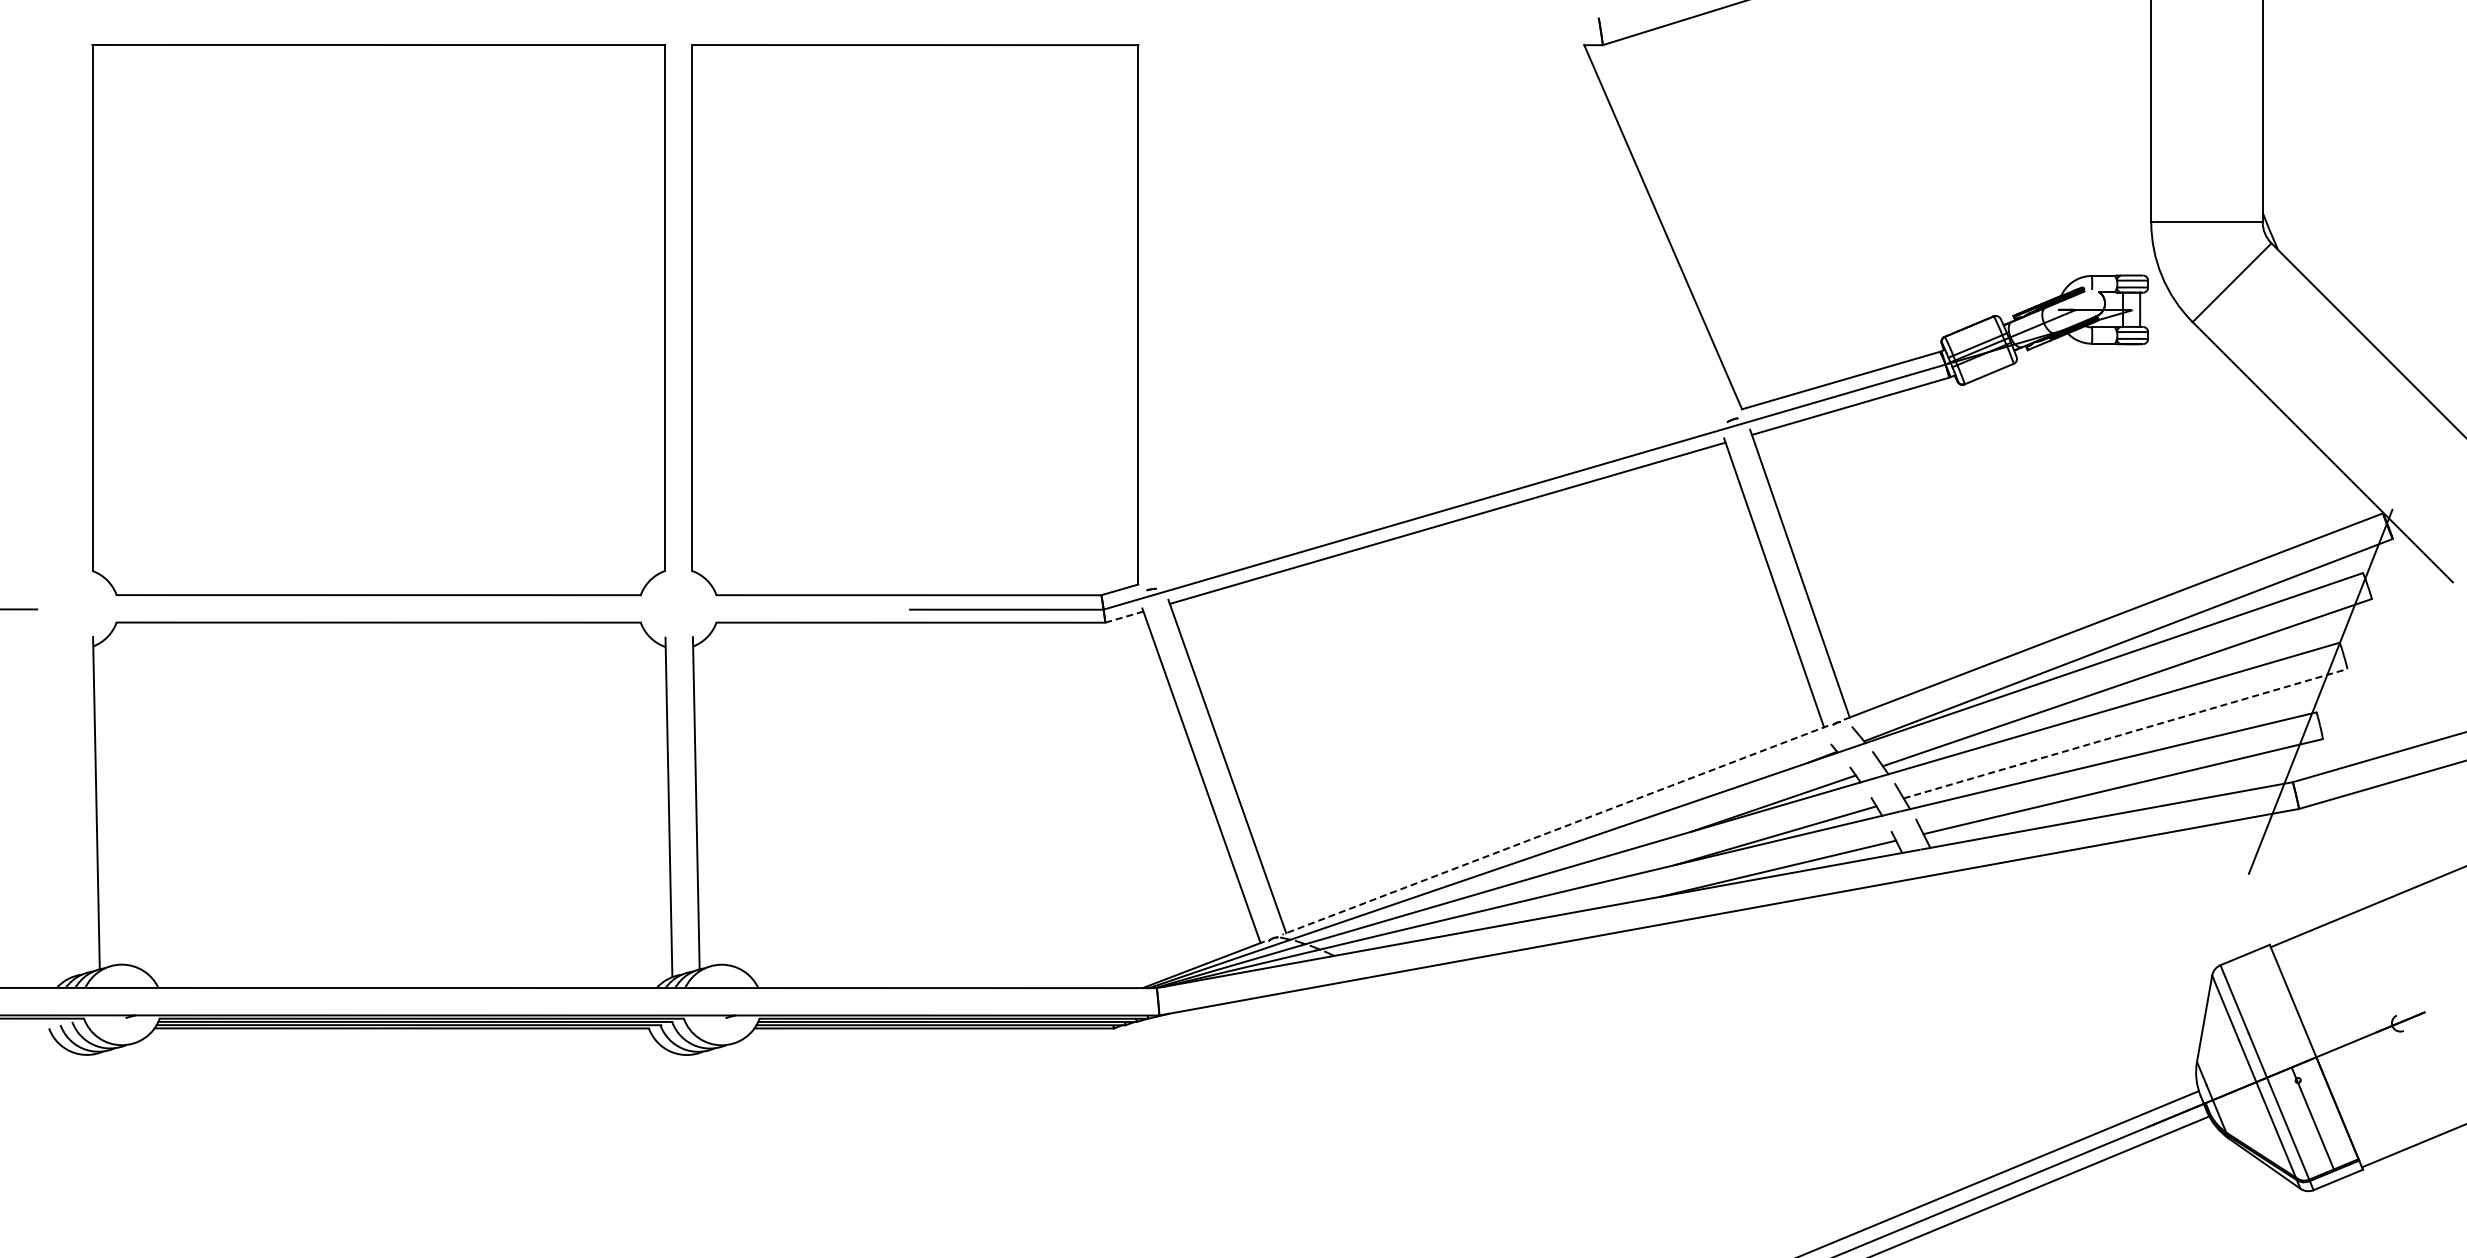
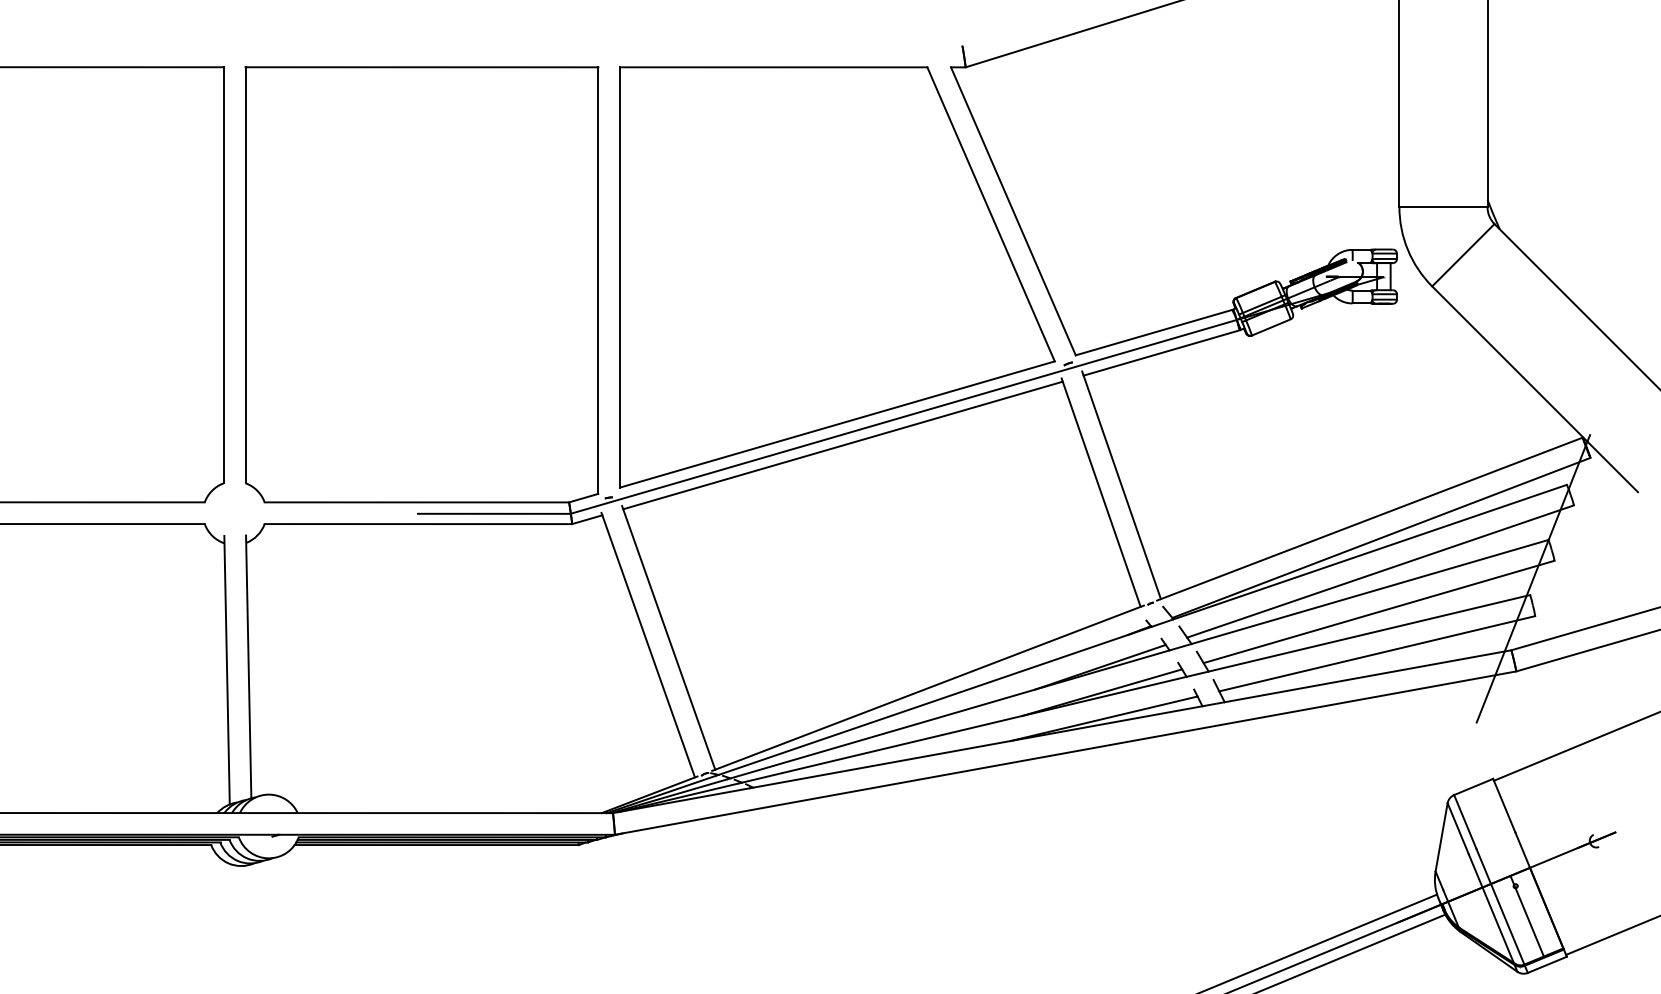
part: (1440, 310) -> (837, 277), added
line: (1124, 617) -> (587, 520), dashed -> solid
line: (2126, 733) -> (1379, 611), dashed -> solid
line: (1554, 830) -> (927, 688), dashed -> solid

